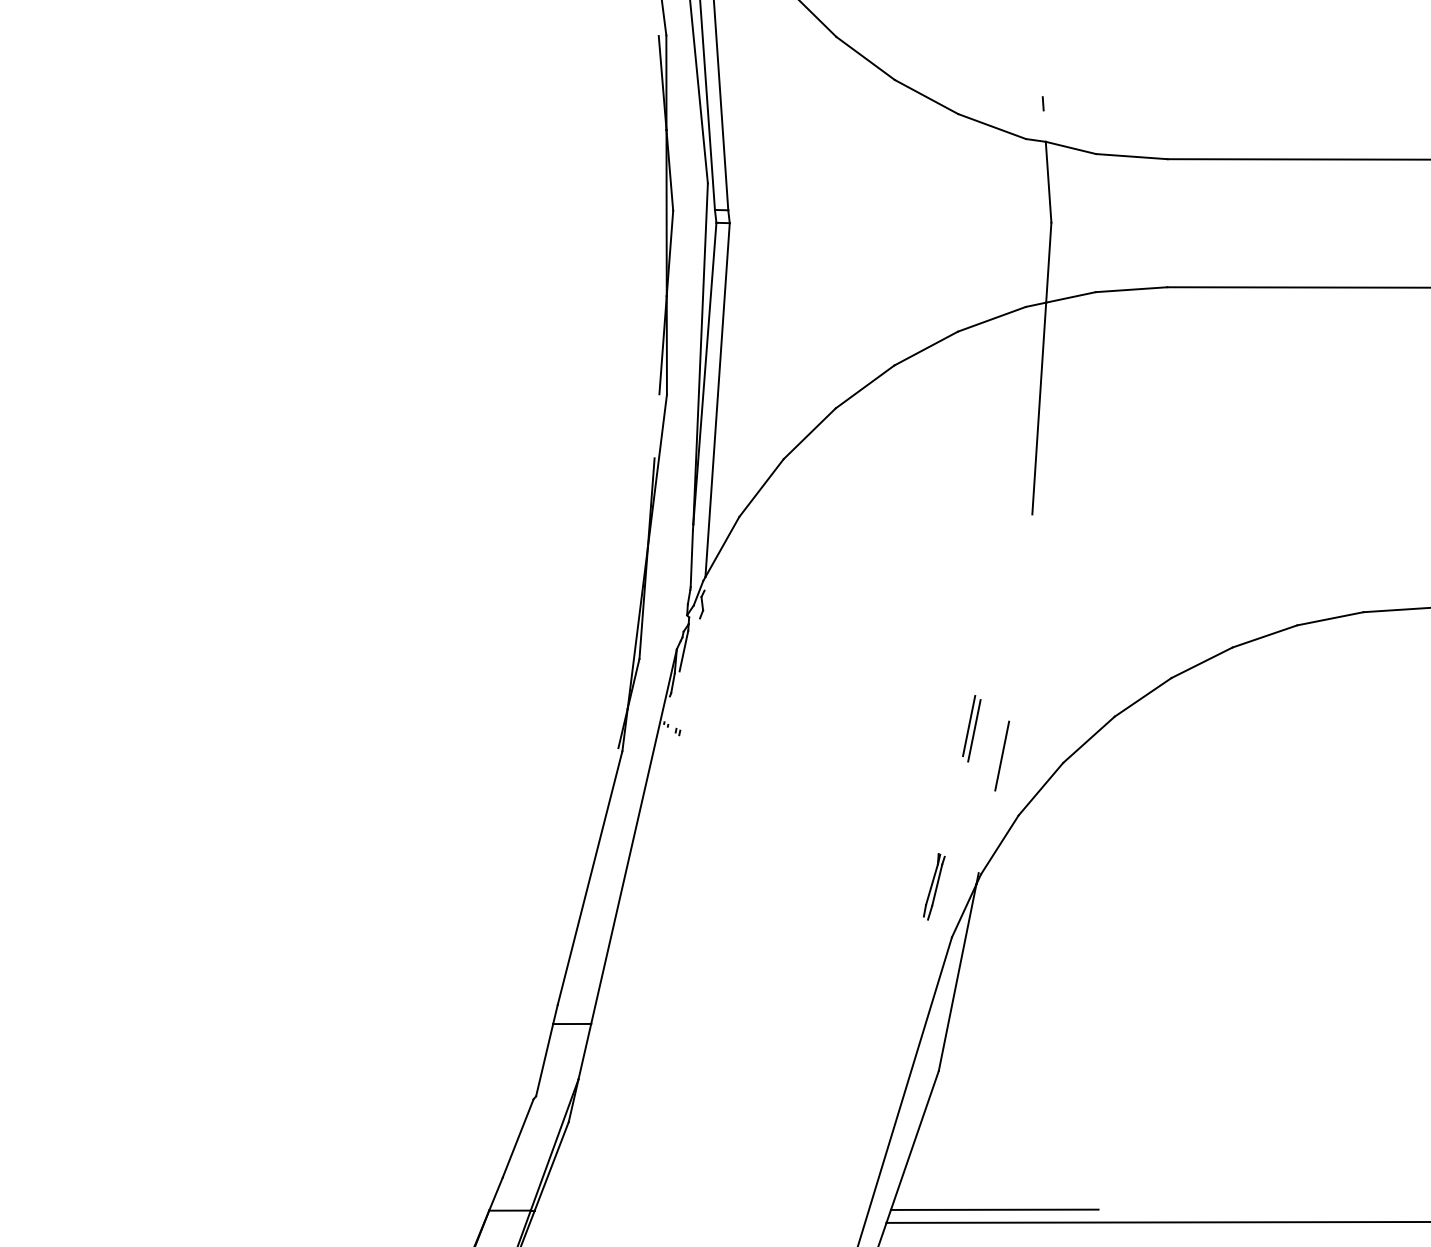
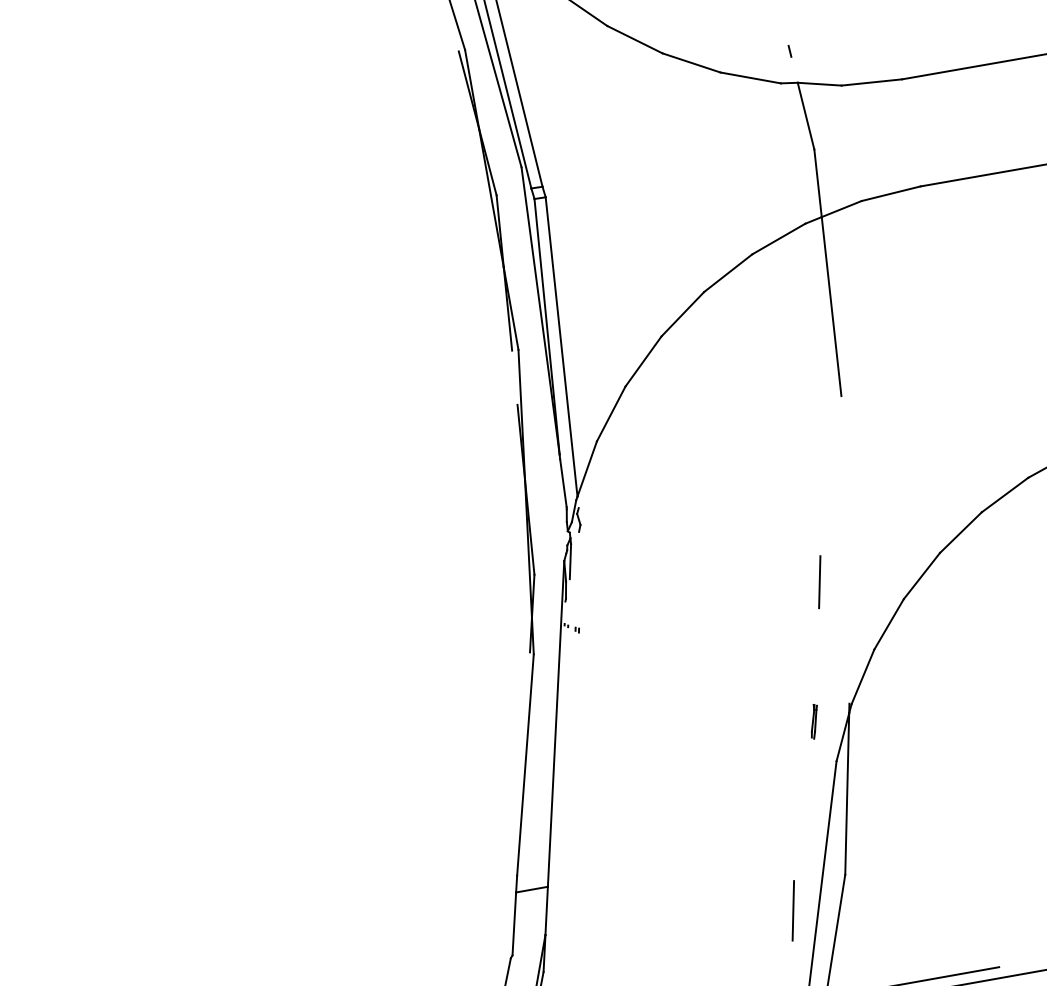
line: (974, 730) -> (824, 585), removed
line: (1002, 755) -> (793, 910), moved
part: (934, 886) -> (814, 721), size x0.6

